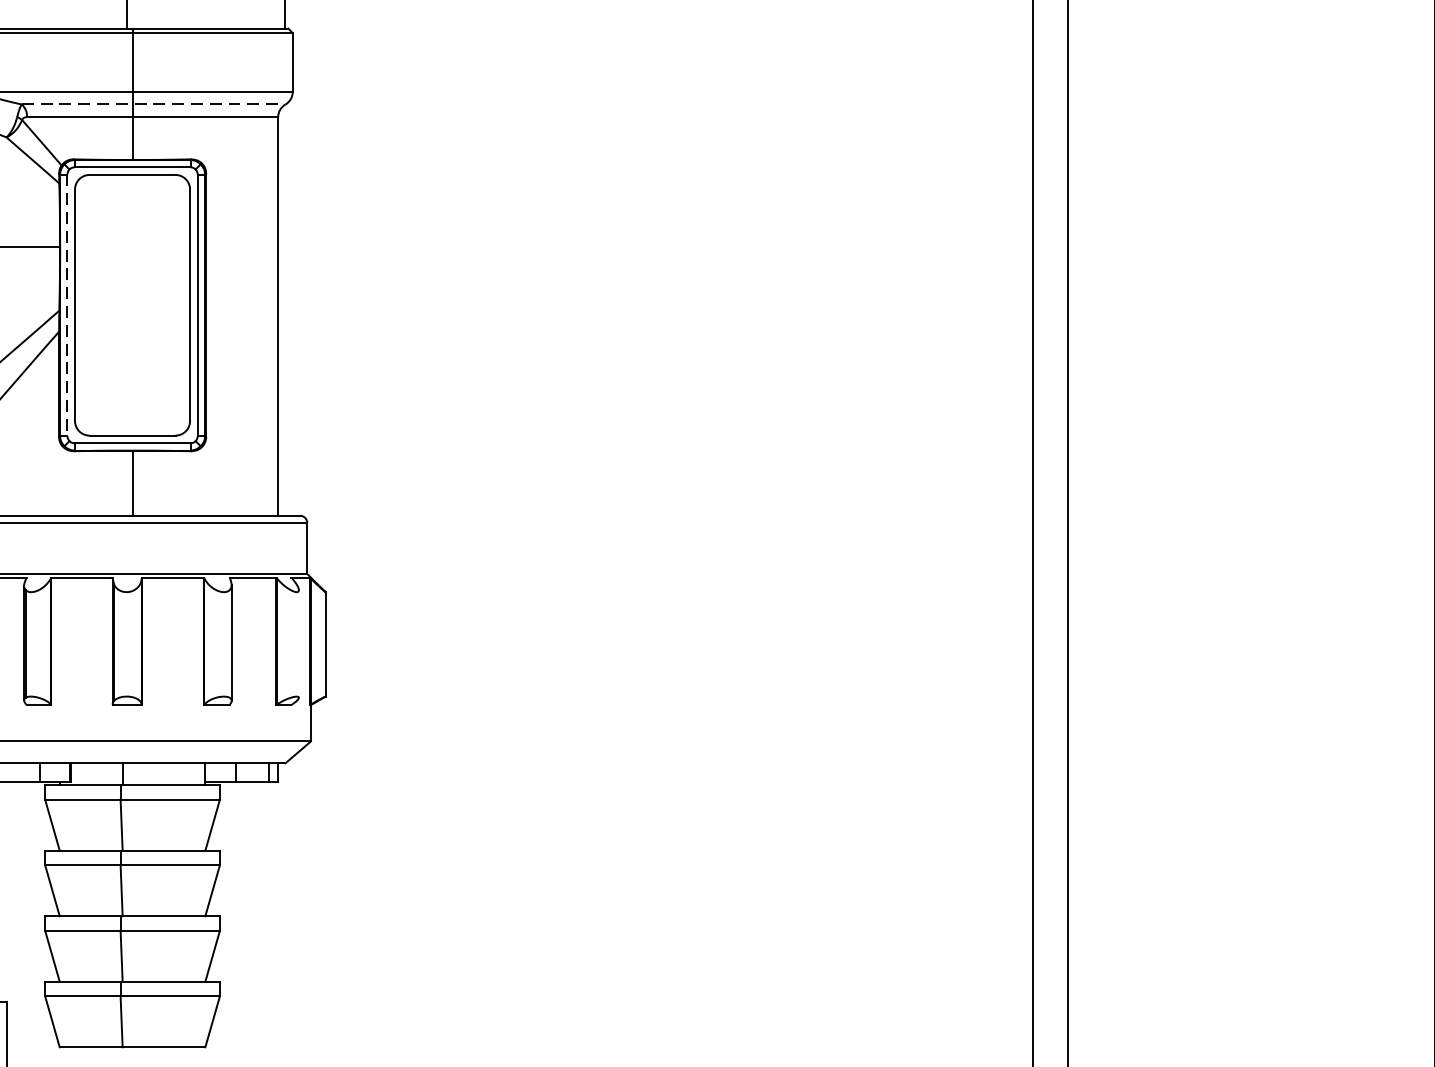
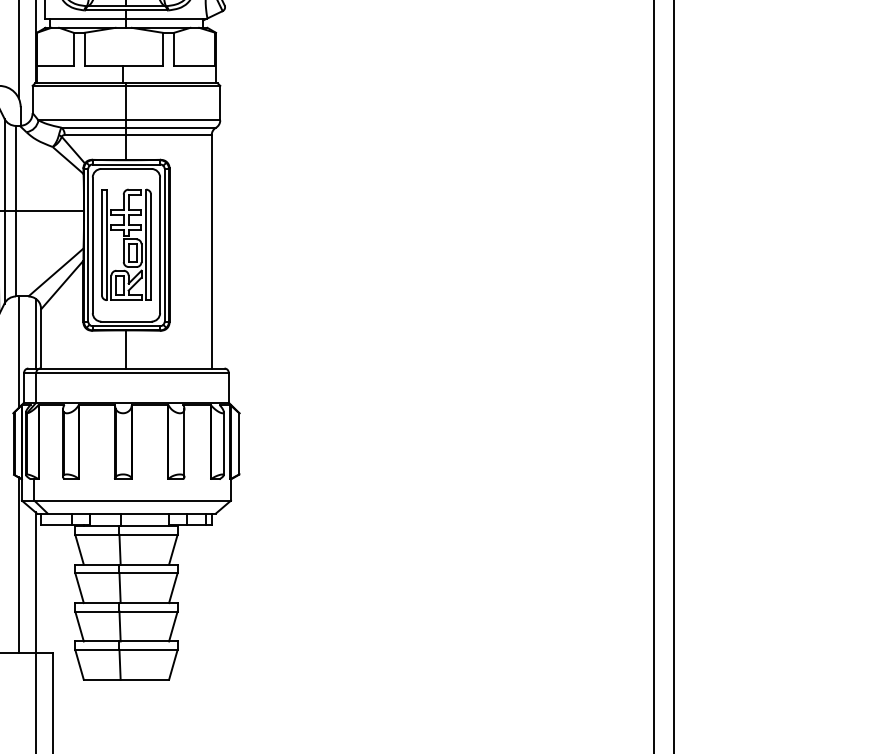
line: (154, 104) -> (139, 127), dashed -> solid
part: (132, 303) -> (126, 244), added
line: (67, 305) -> (88, 245), dashed -> solid
line: (298, 643) -> (223, 443), added

